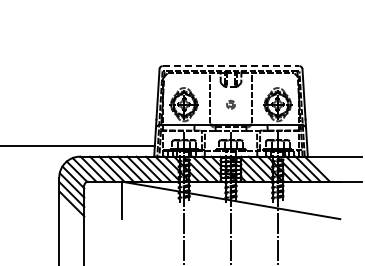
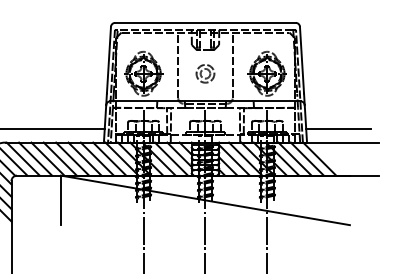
line: (231, 66) -> (206, 23), dashed -> solid
part: (230, 104) -> (204, 73), size x1.67
line: (331, 146) -> (338, 129), added

